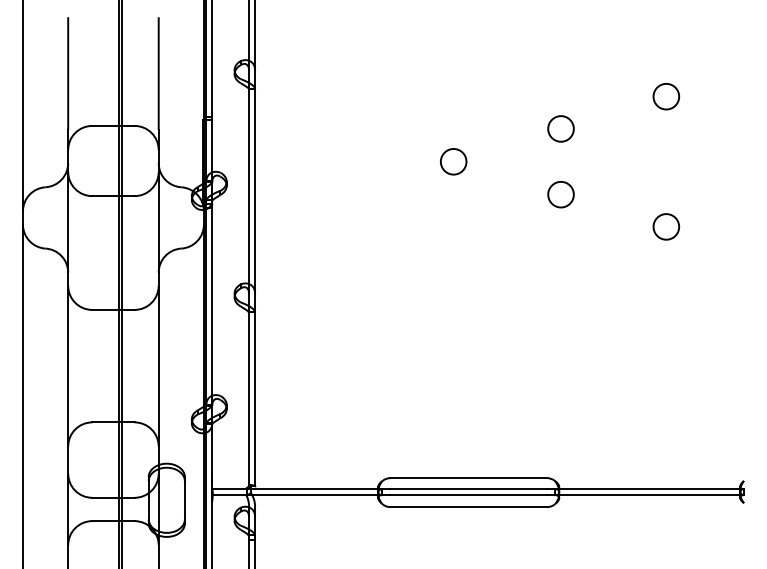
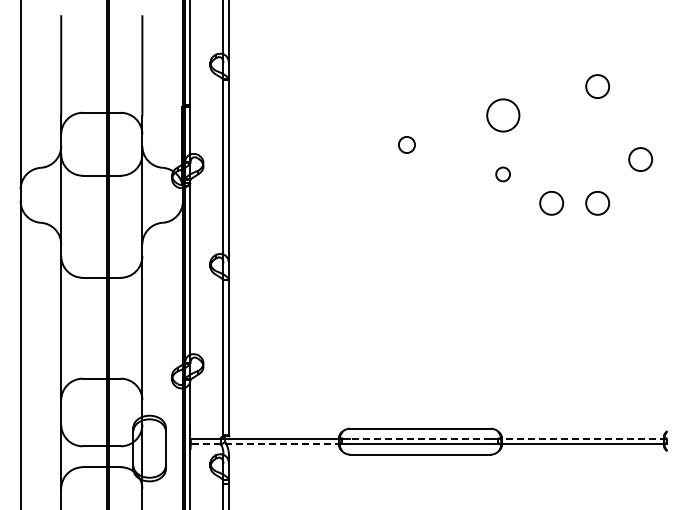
circle: (560, 128) -> (502, 115), size x1.4
circle: (453, 161) -> (406, 144), size x0.7
circle: (714, 178) -> (640, 159), added
circle: (560, 194) -> (502, 174), size x0.6
circle: (614, 227) -> (551, 203), added
line: (467, 489) -> (419, 438), solid -> dashed
line: (649, 489) -> (582, 438), solid -> dashed
line: (297, 494) -> (266, 443), solid -> dashed

